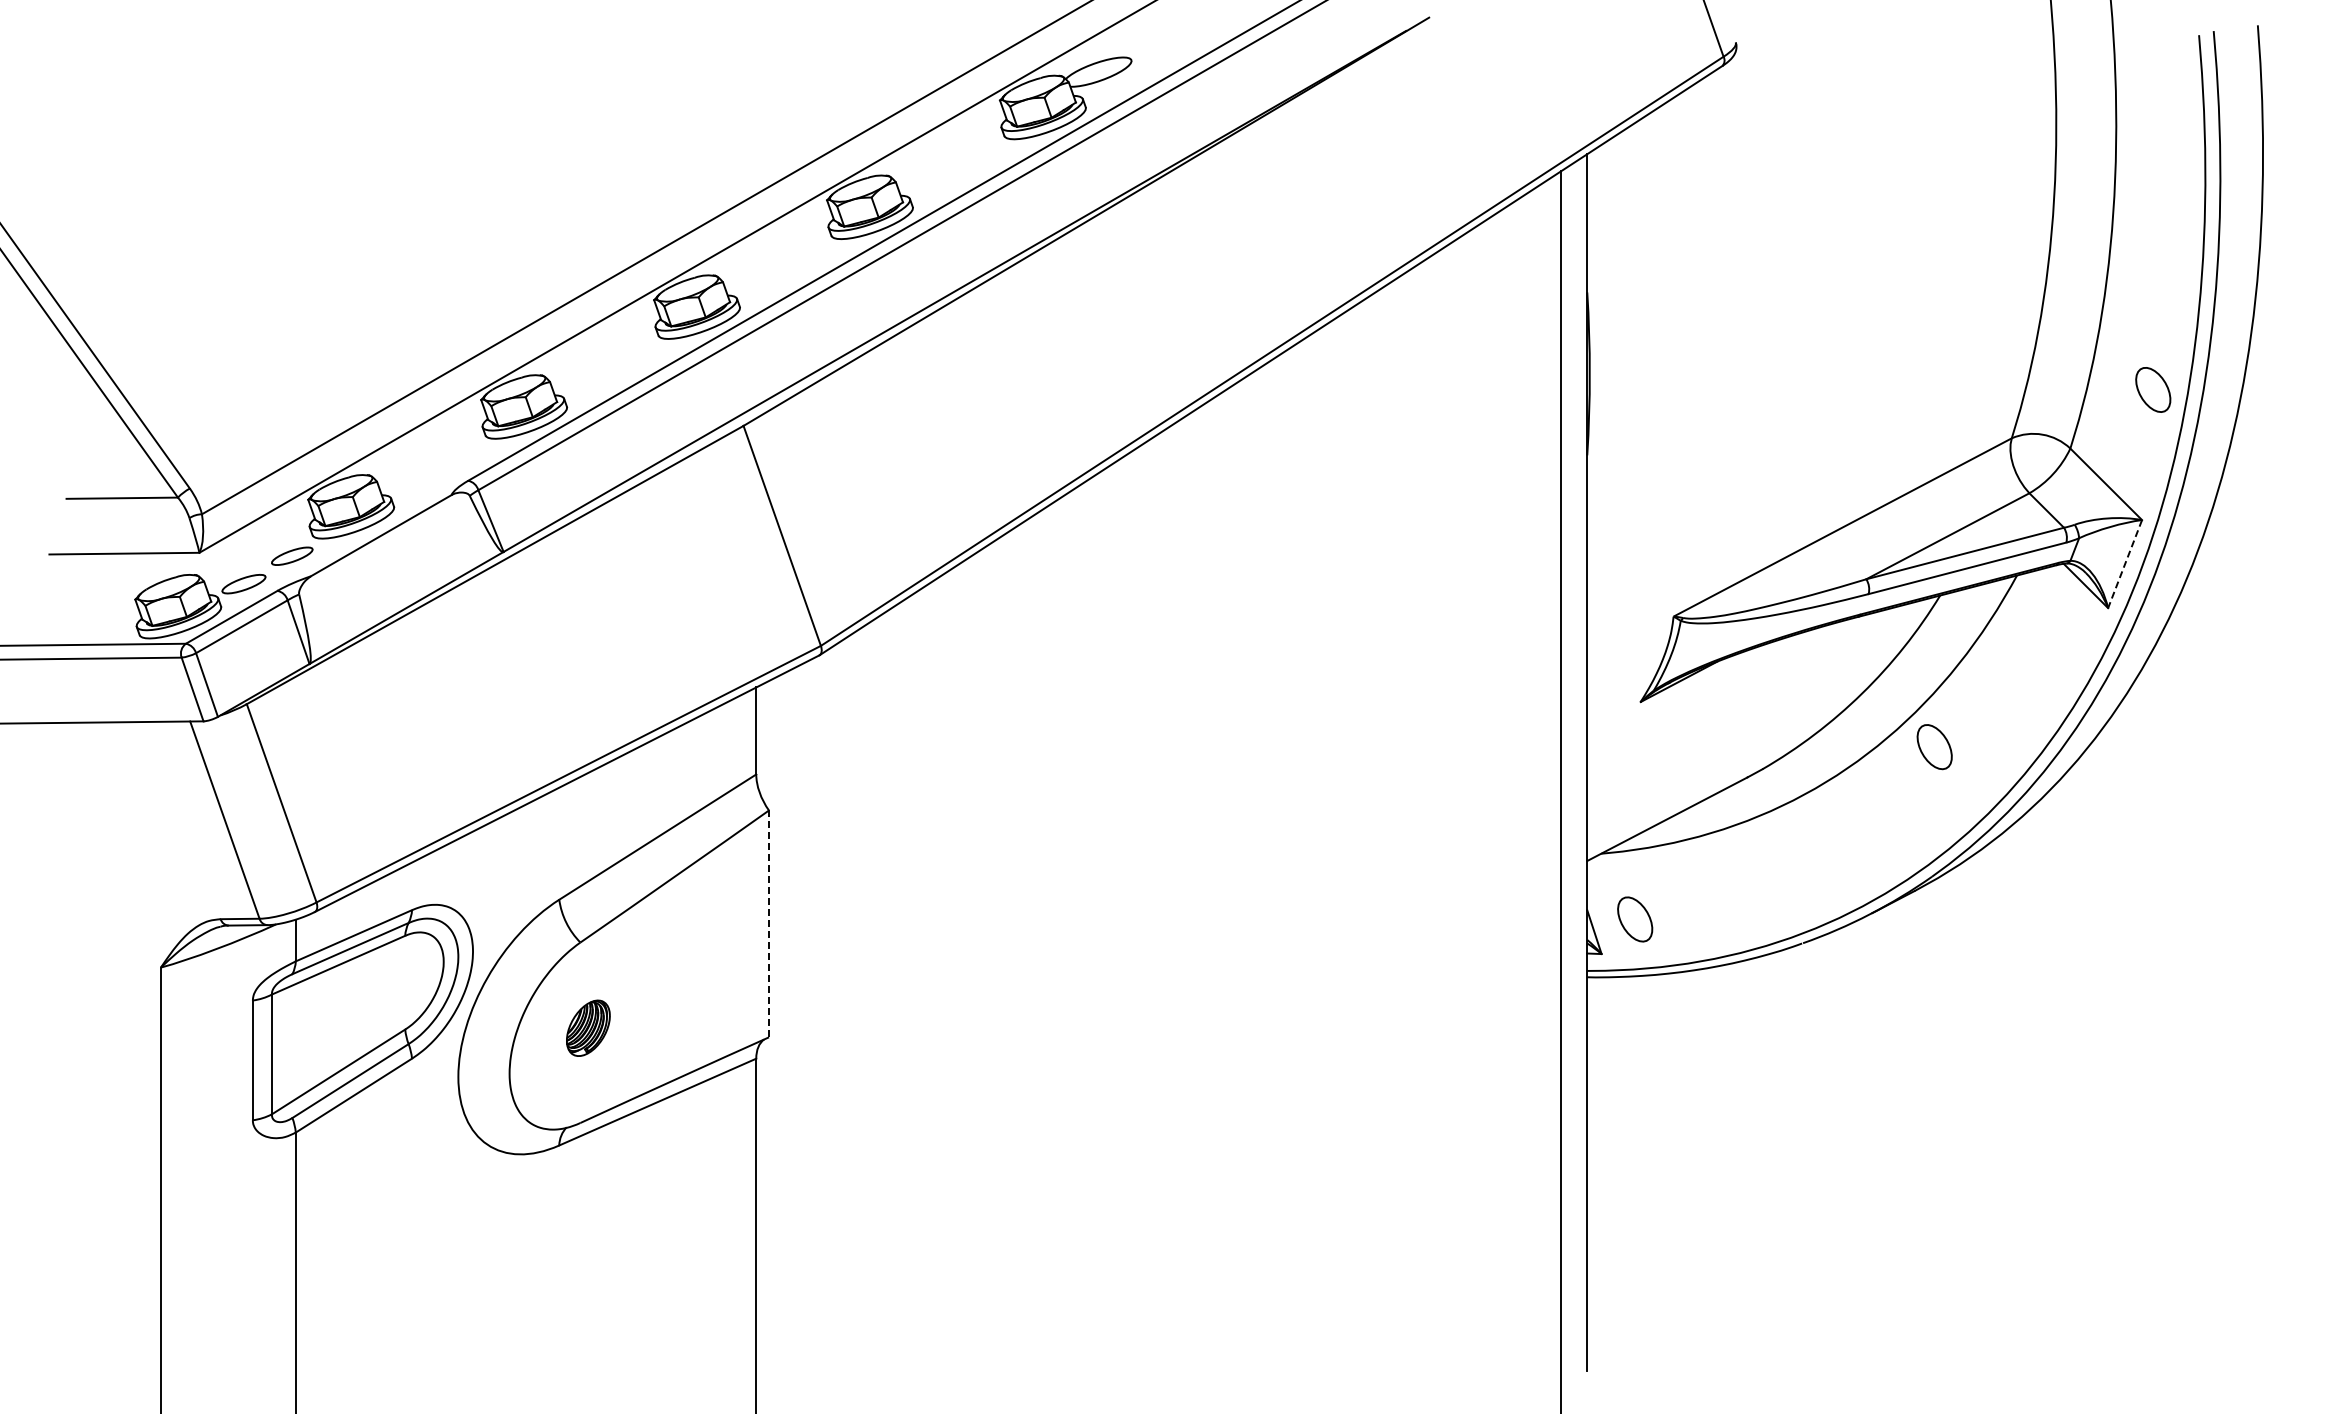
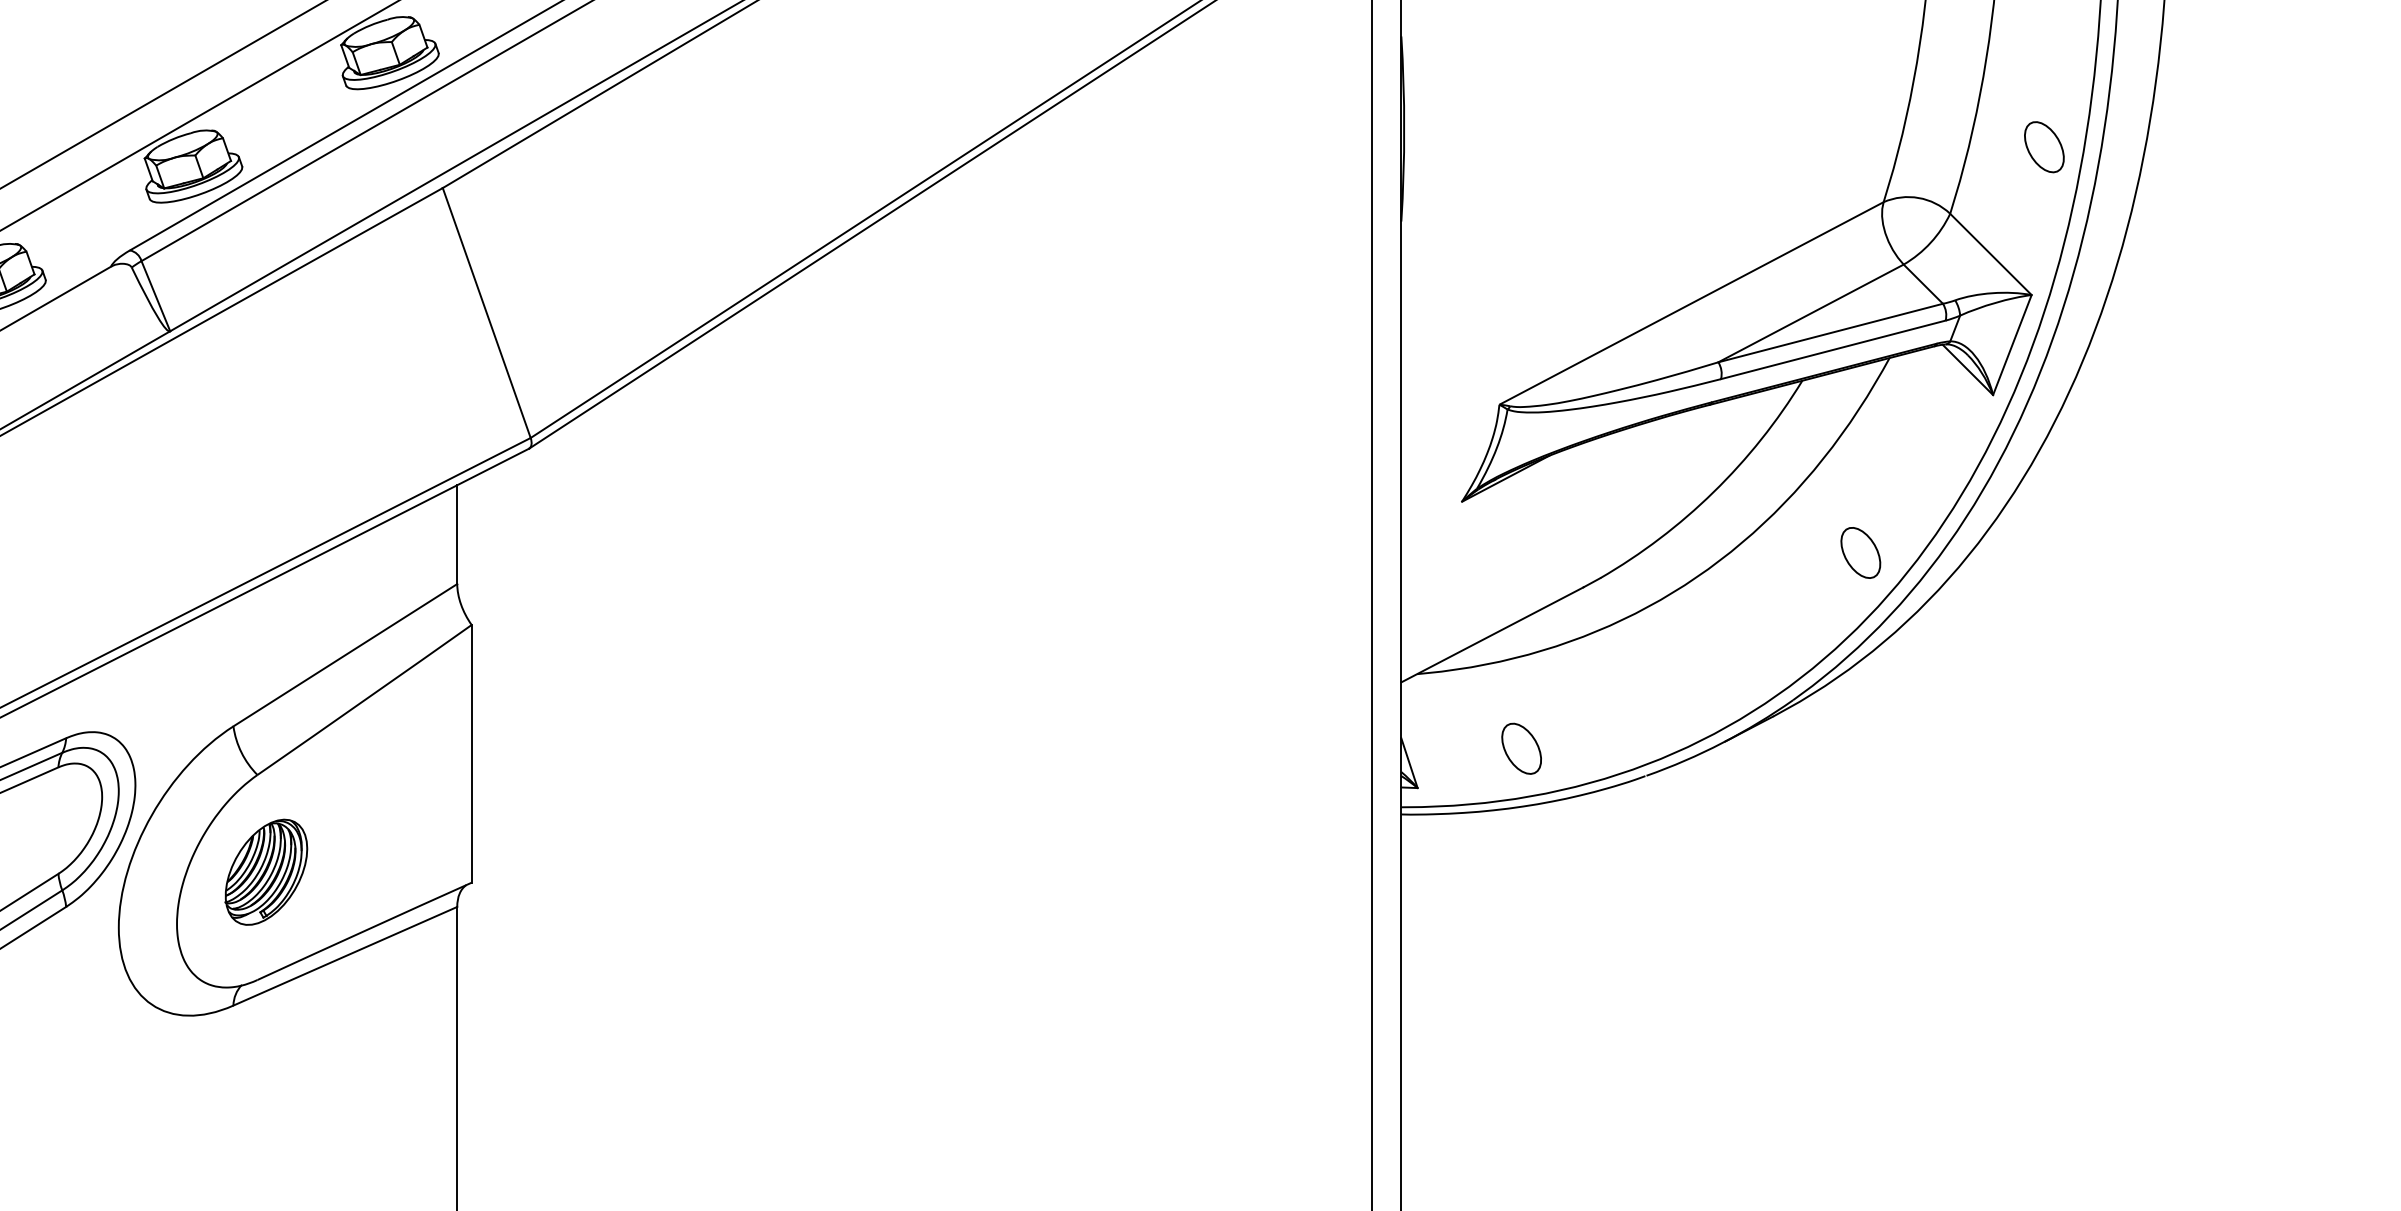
line: (2124, 564) -> (2011, 345), dashed -> solid
part: (1934, 747) -> (1860, 553), moved
part: (1635, 919) -> (1522, 748), moved
line: (768, 923) -> (471, 753), dashed -> solid
part: (588, 1028) -> (266, 872), size x1.67

